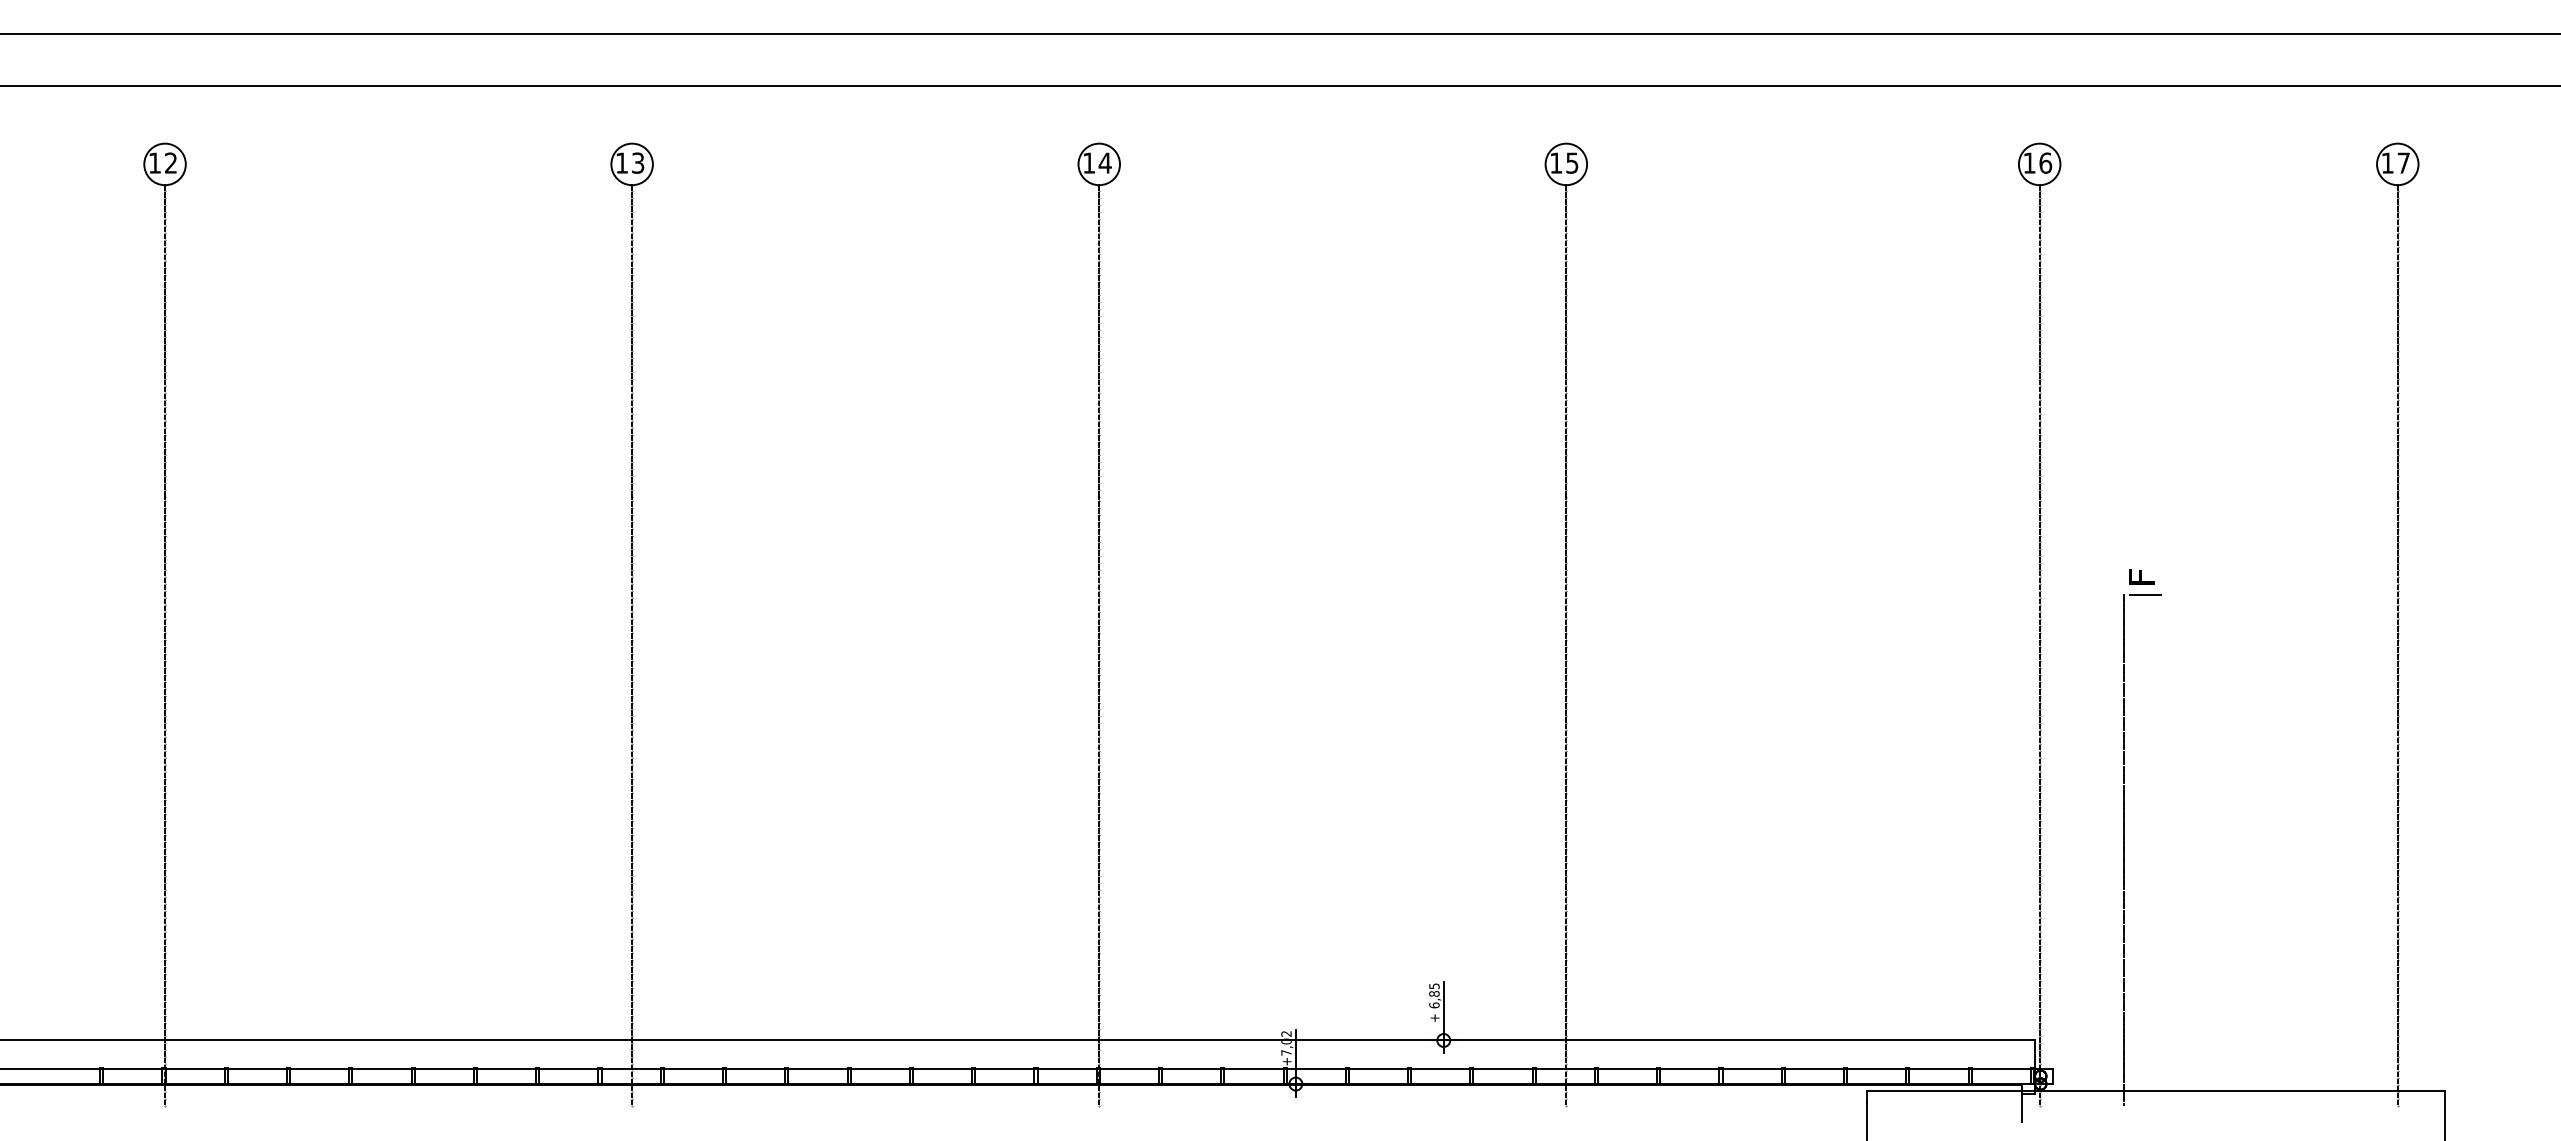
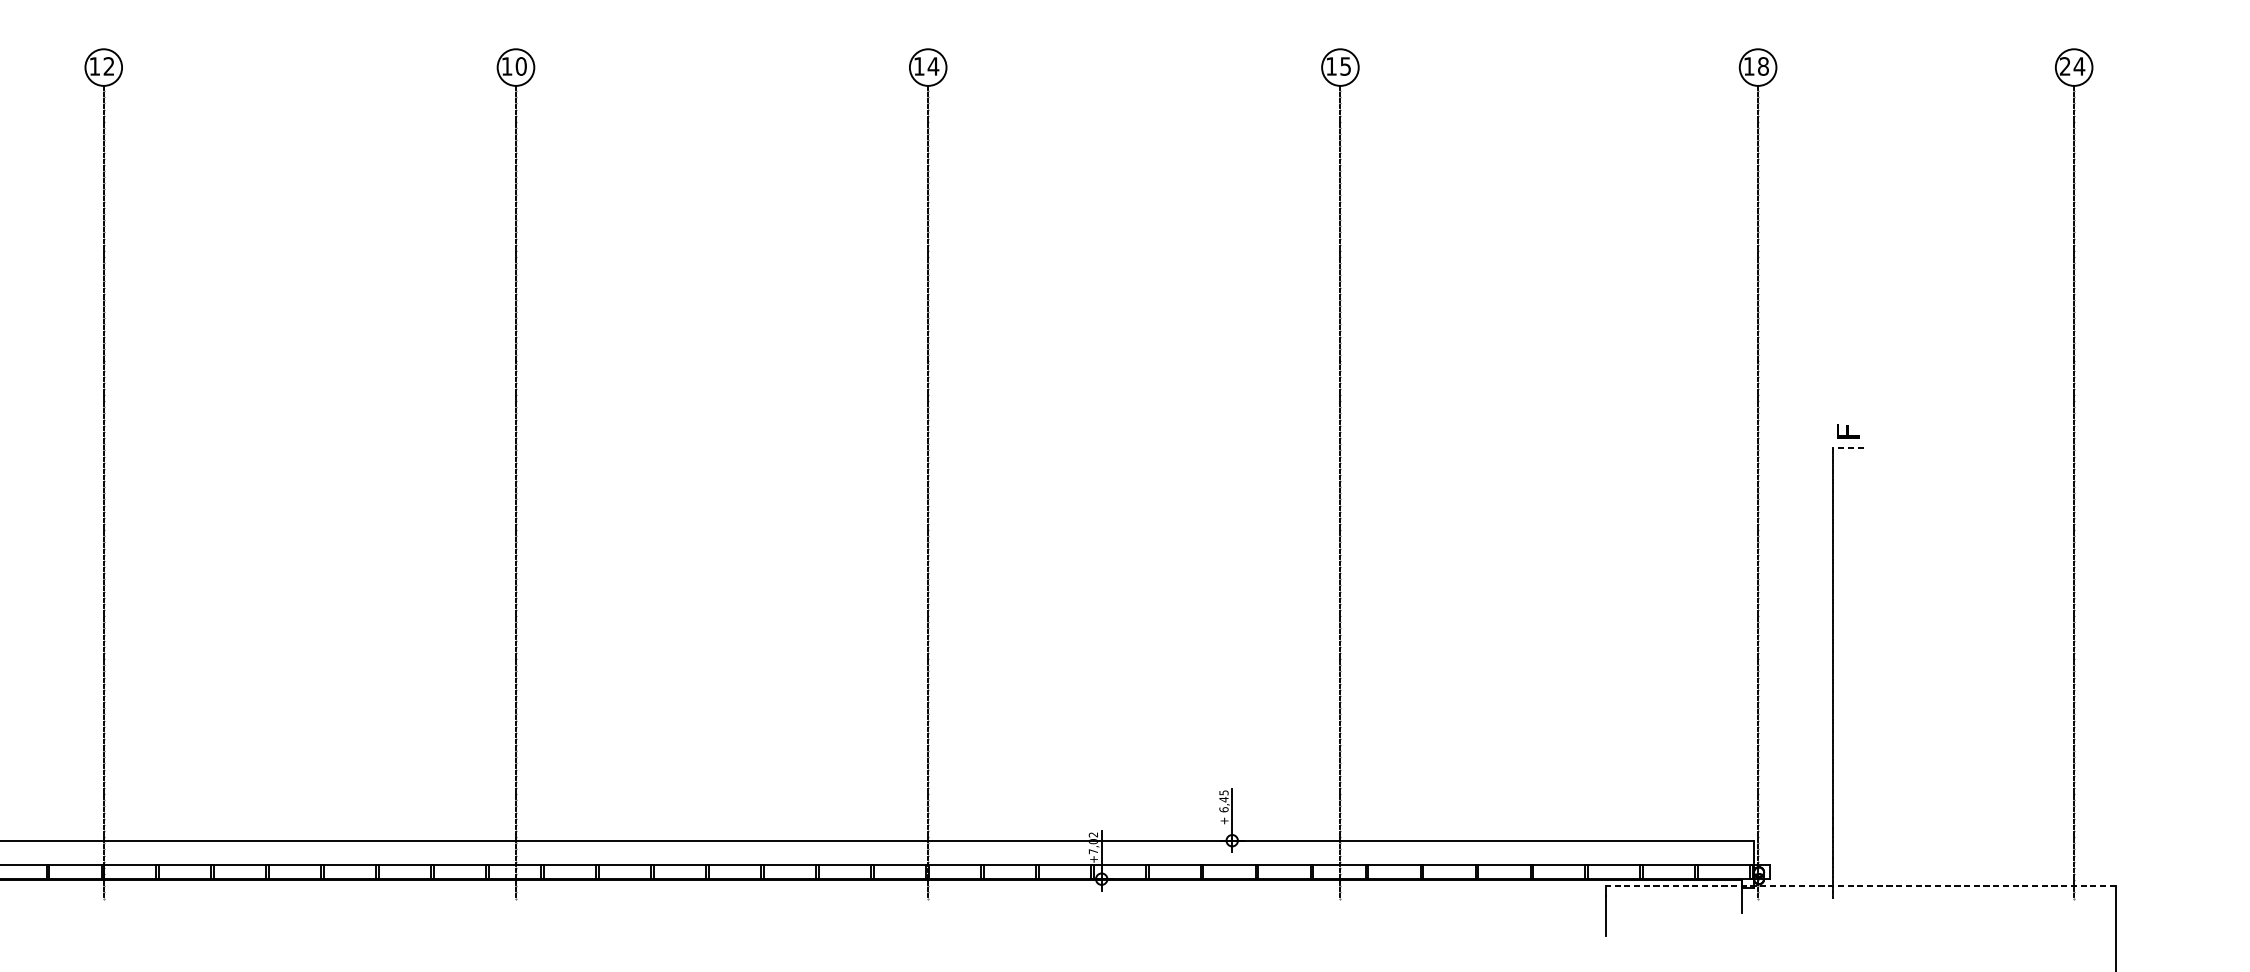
text: (637, 162) -> (520, 65), 13 -> 10
text: (2045, 162) -> (1763, 65), 16 -> 18
text: (2395, 162) -> (2072, 65), 17 -> 24
line: (2145, 595) -> (1851, 448), solid -> dashed
text: (1434, 993) -> (1224, 799), 6,85 -> 6,45
line: (2156, 1091) -> (1861, 885), solid -> dashed

